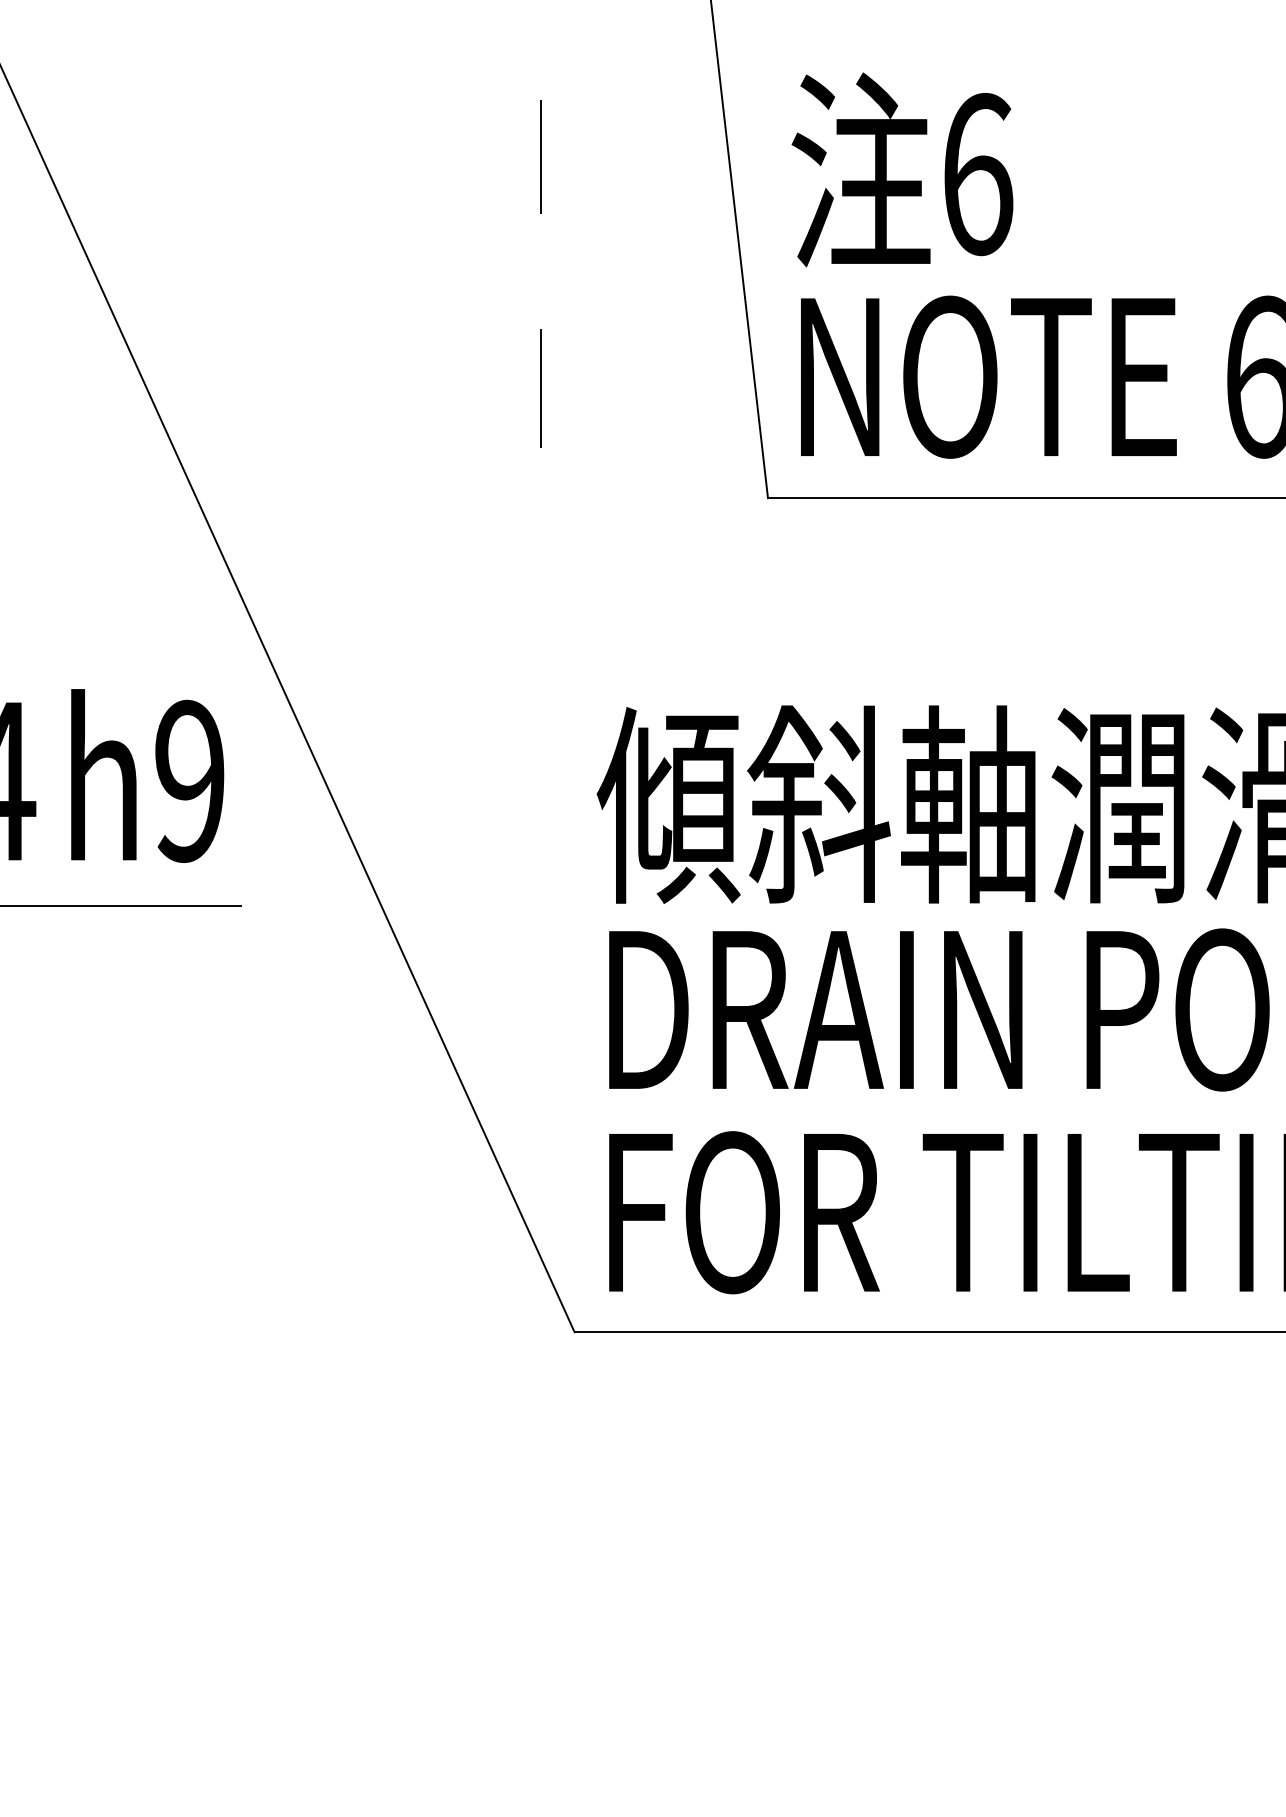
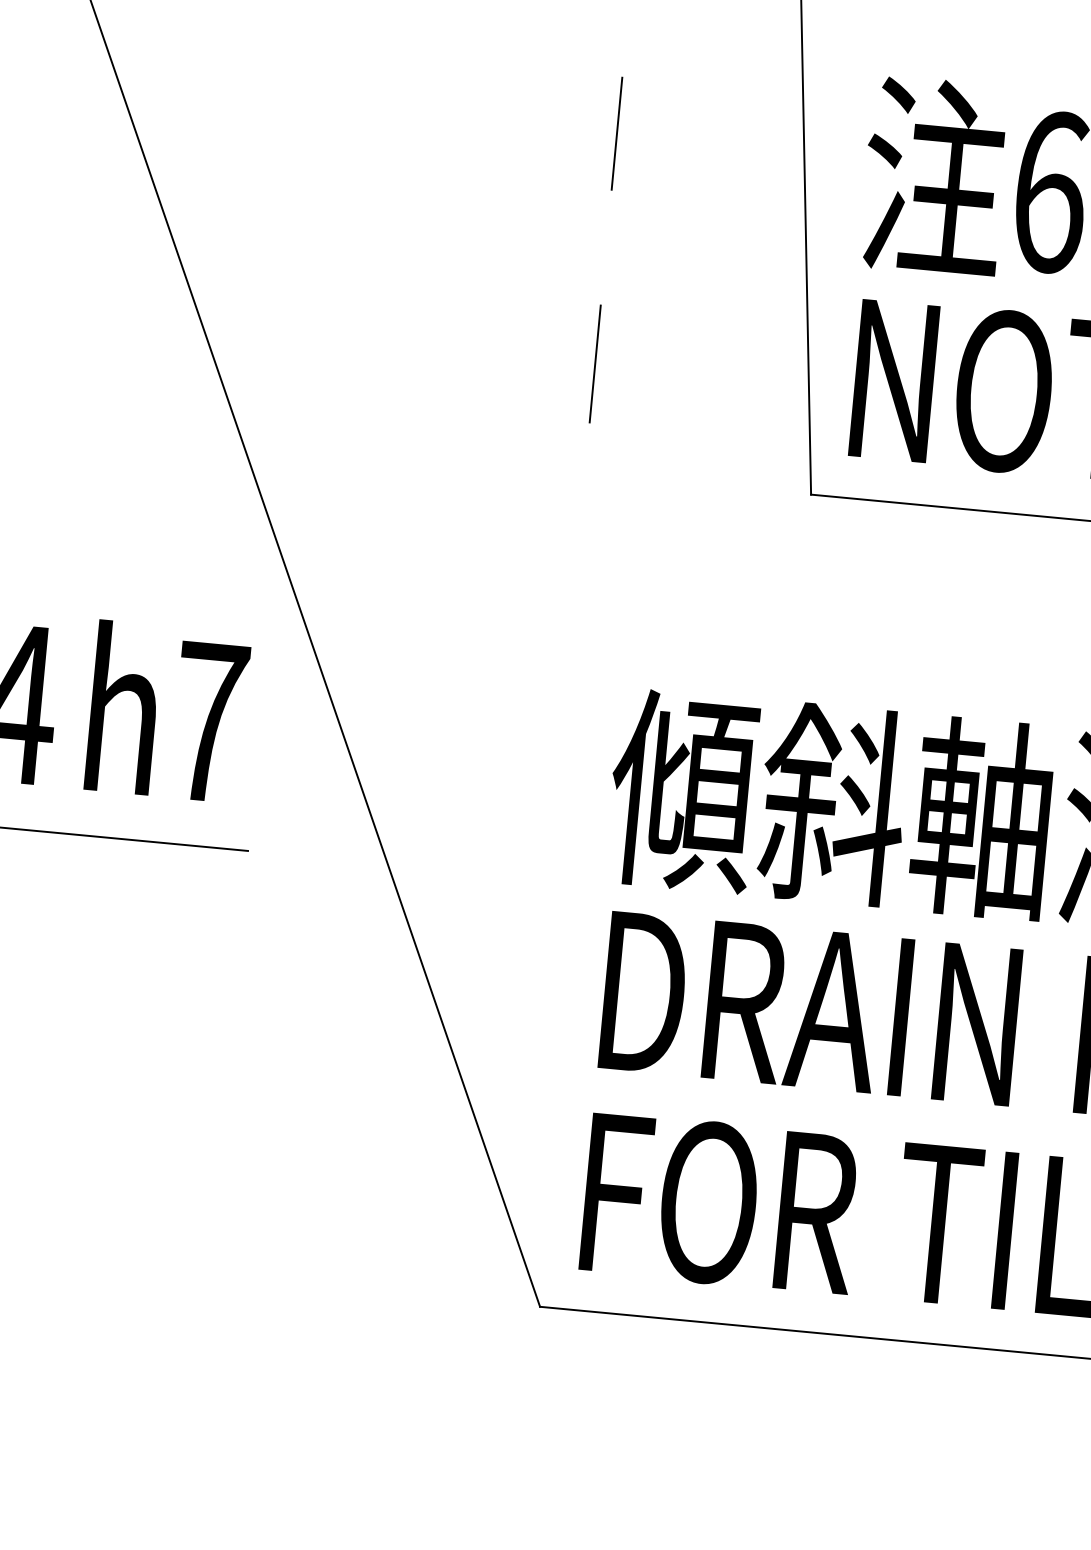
text: (190, 780) -> (209, 721), h9 -> h7

